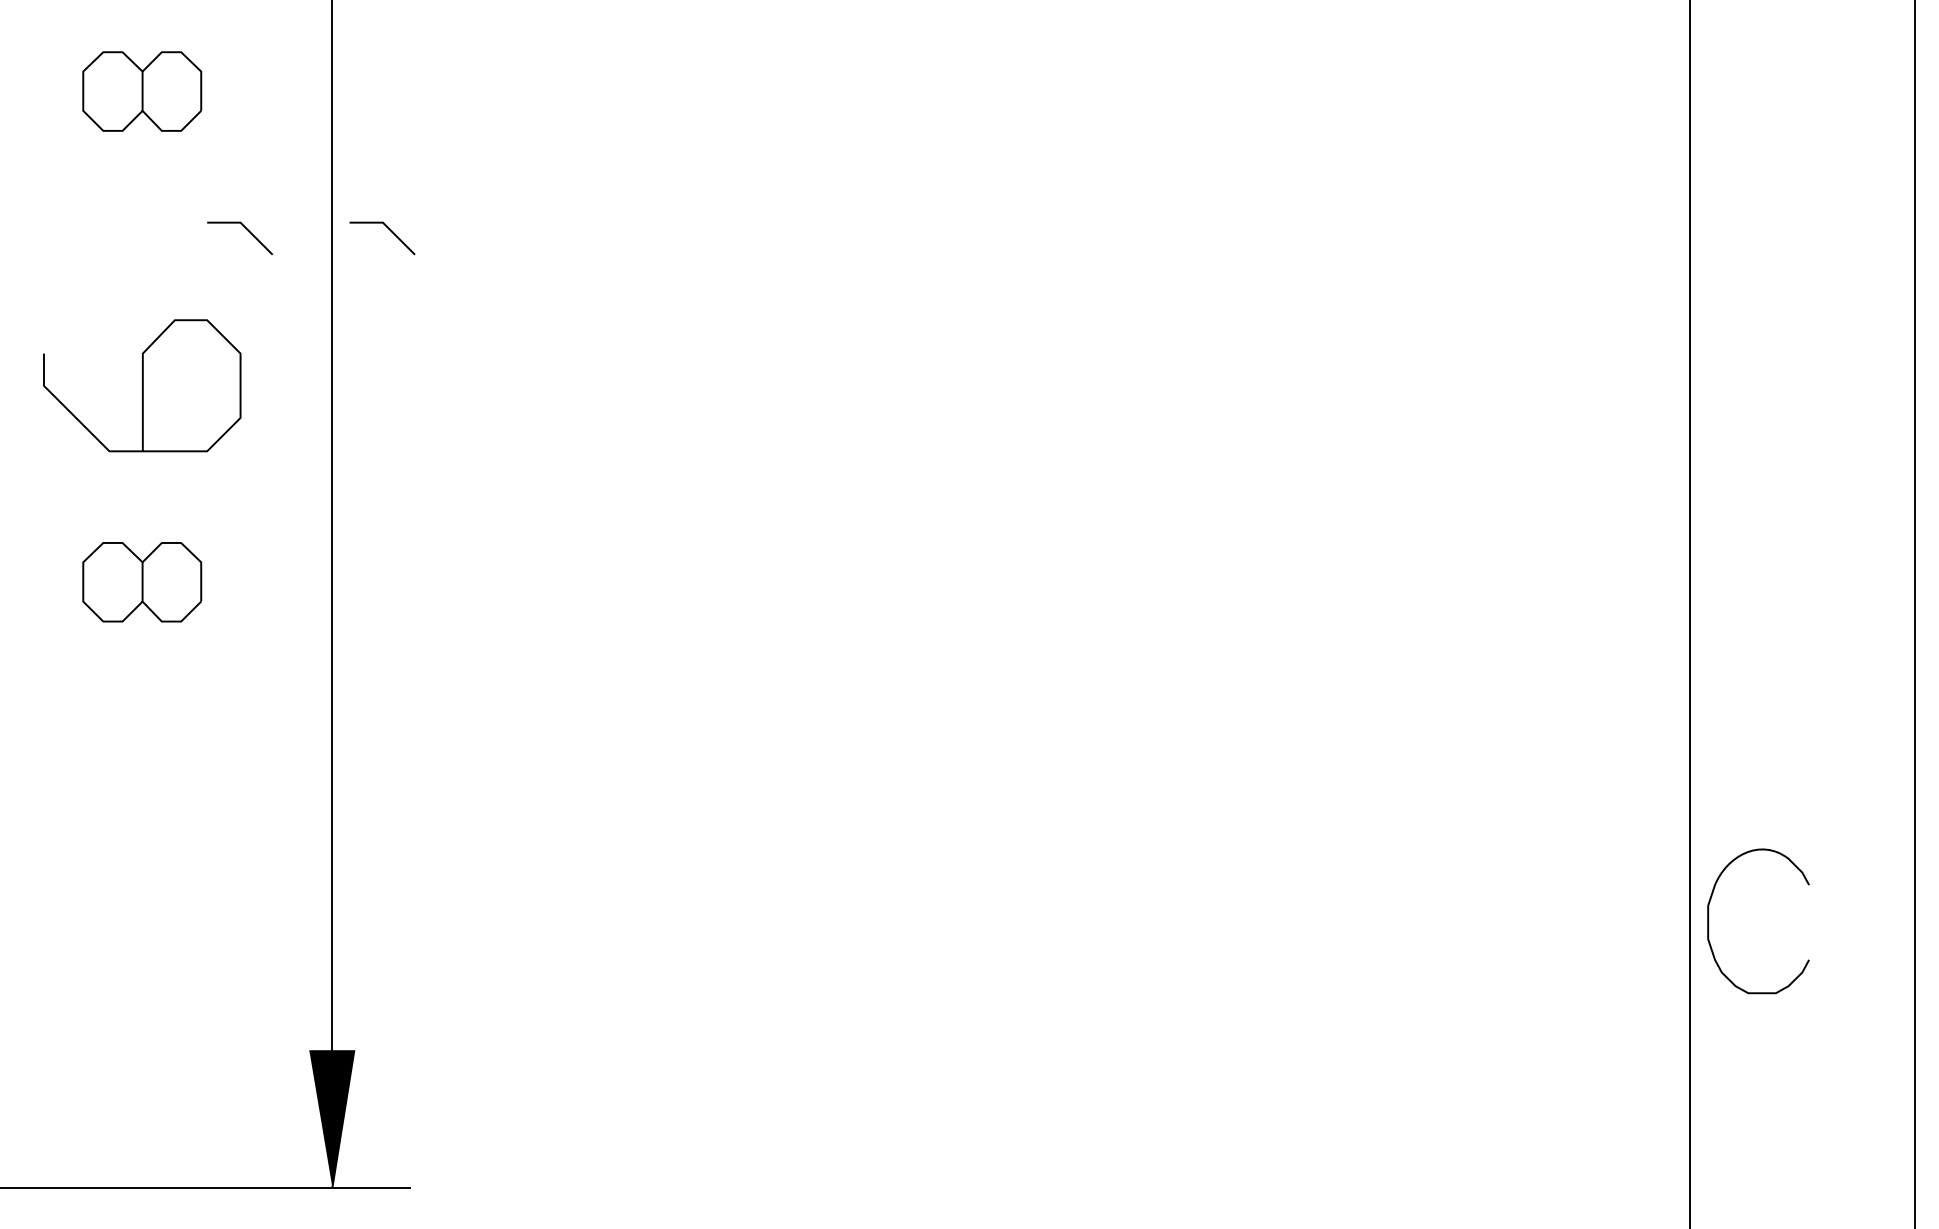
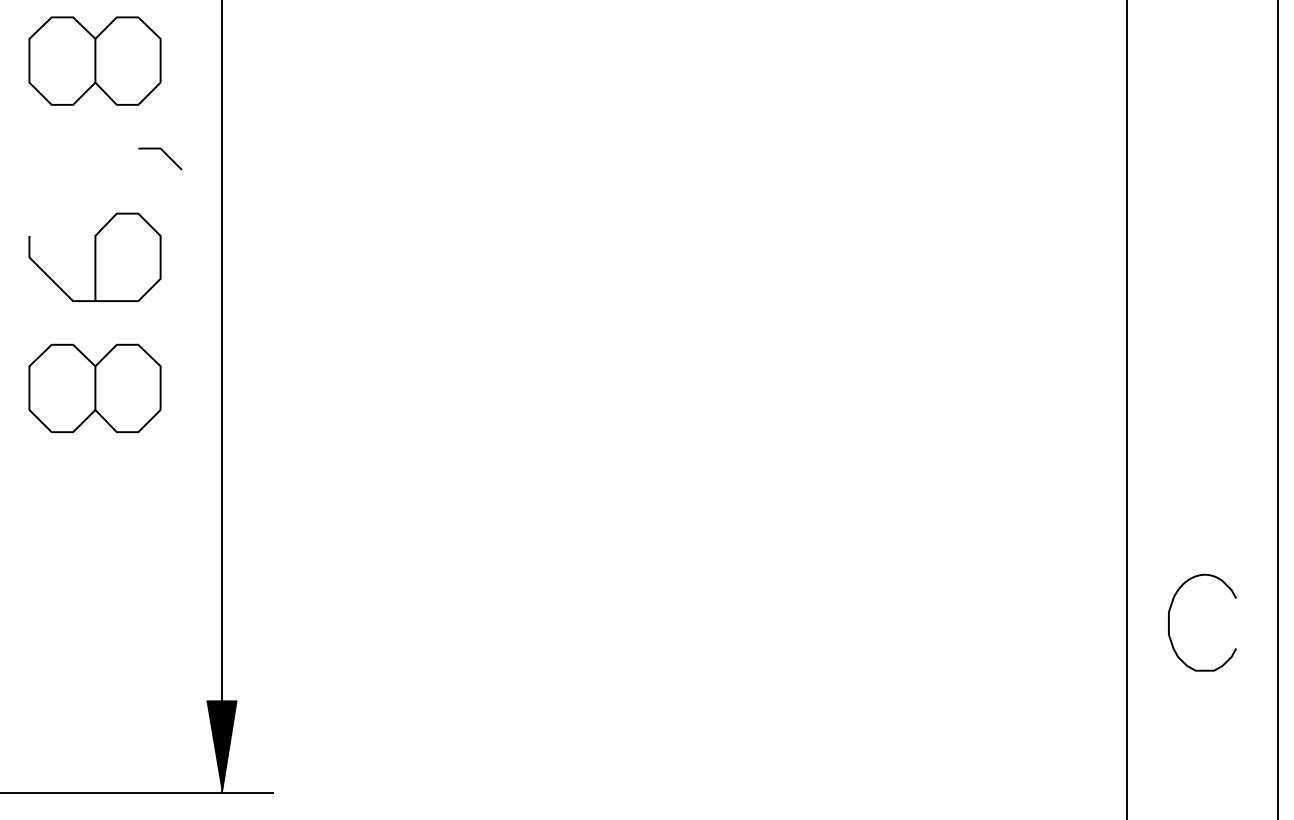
part: (141, 90) -> (94, 60), size x1.67
line: (388, 230) -> (259, 153), removed
part: (141, 582) -> (94, 388), size x1.67
curve: (1709, 920) -> (1169, 622), moved

